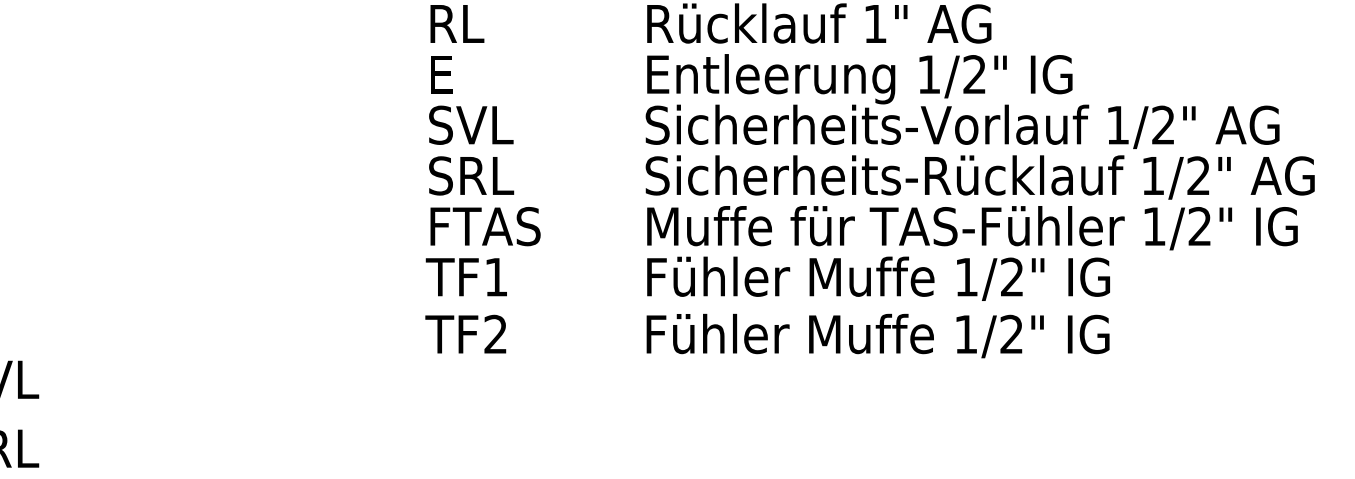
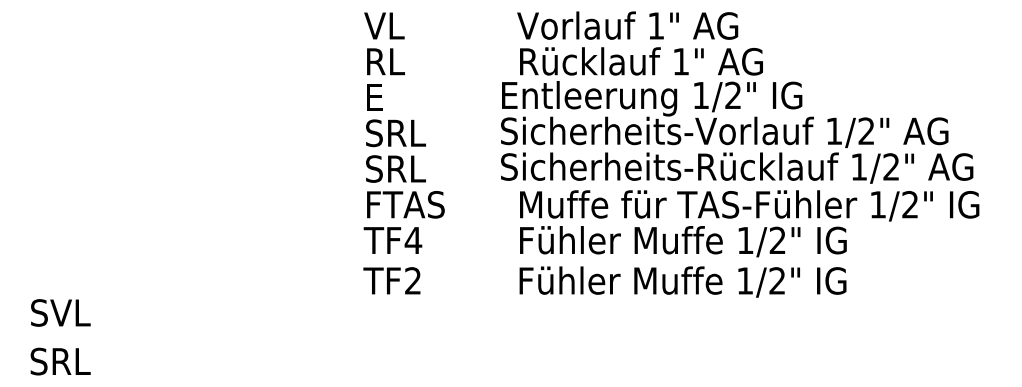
text: (484, 124) -> (405, 132), SVL -> SRL
text: (980, 127) -> (737, 132), moved
text: (496, 277) -> (413, 240), TF1 -> TF4

